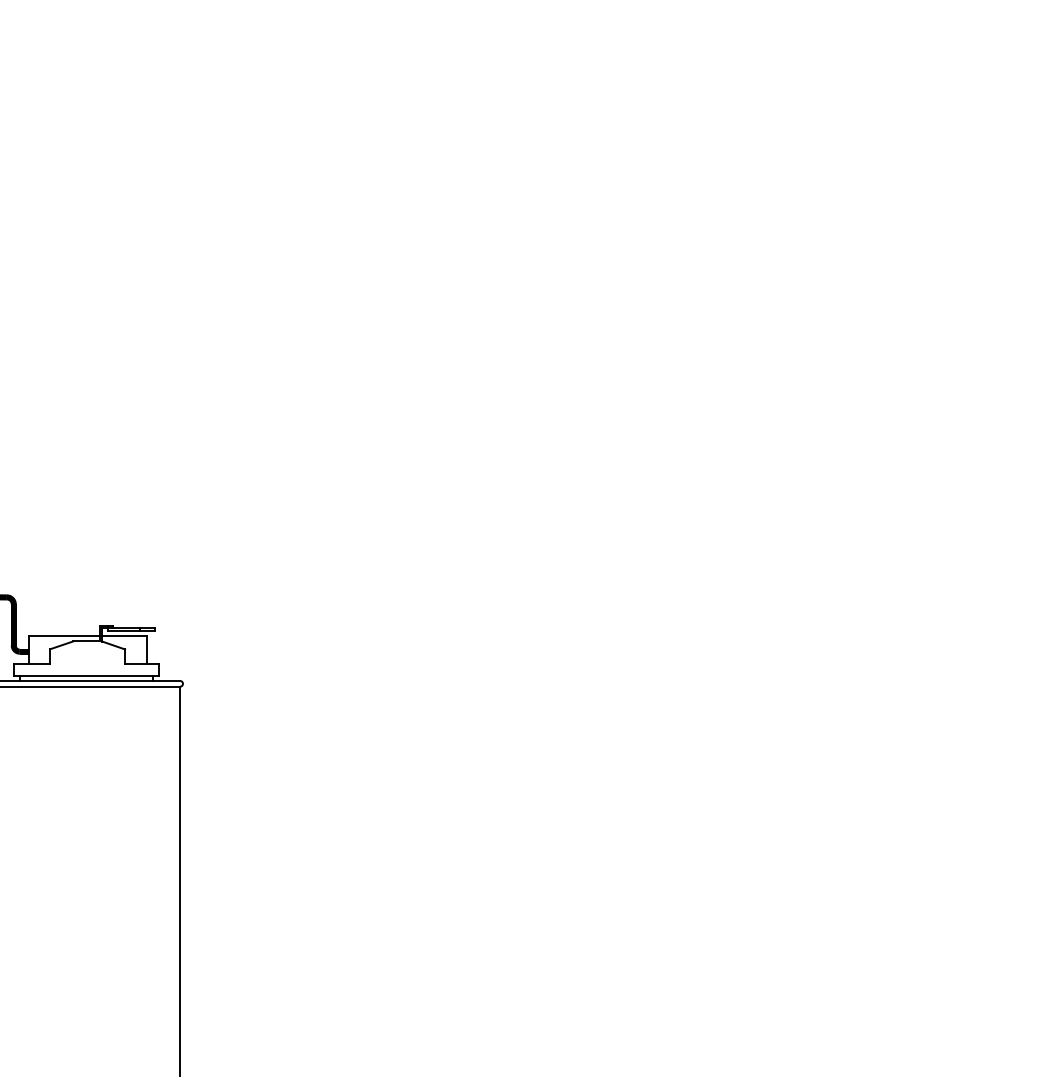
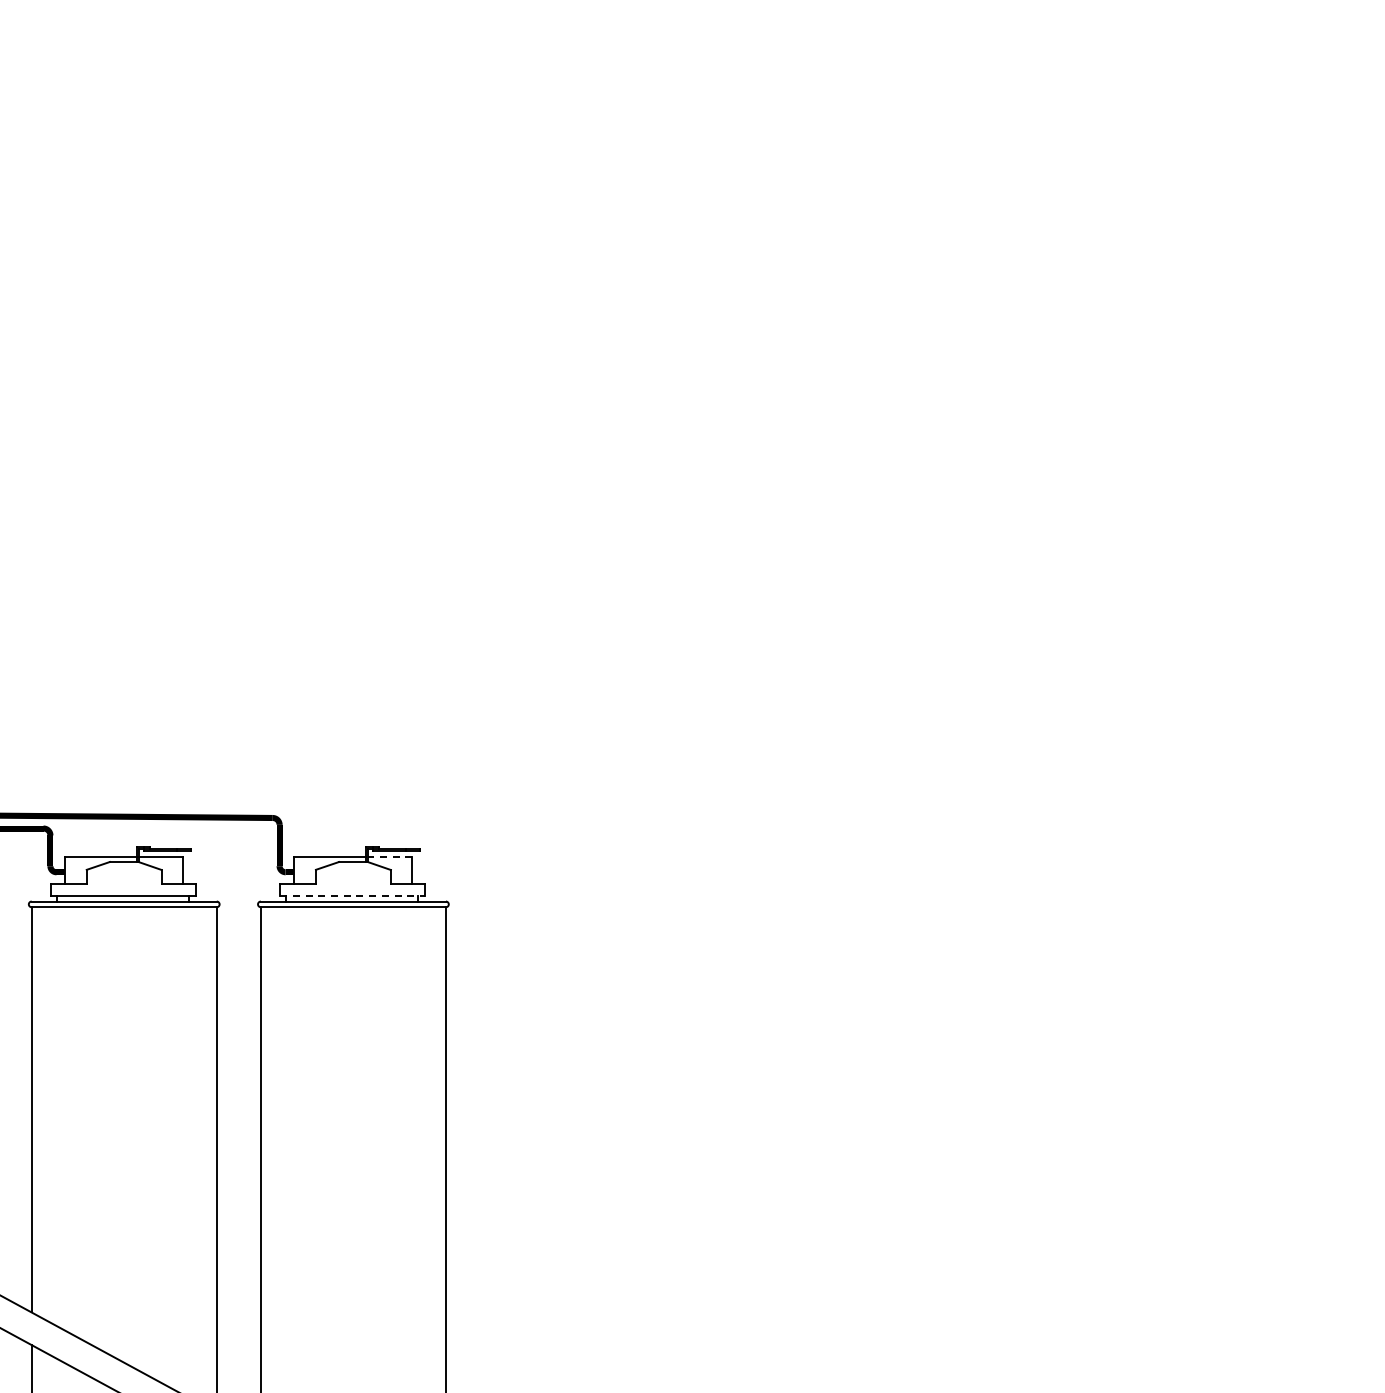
line: (123, 636) -> (389, 857), solid -> dashed
line: (86, 675) -> (352, 896), solid -> dashed

